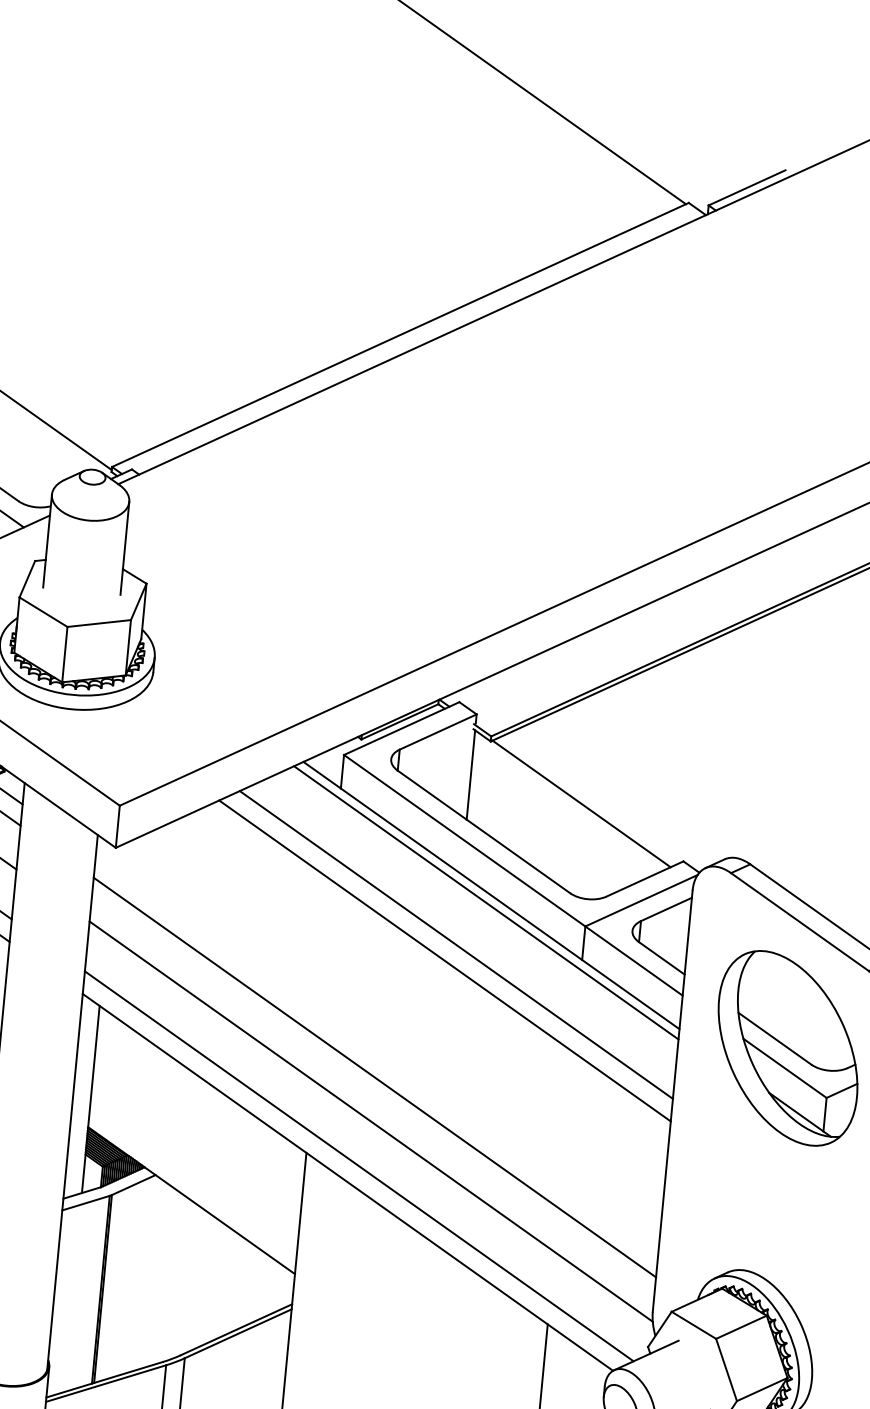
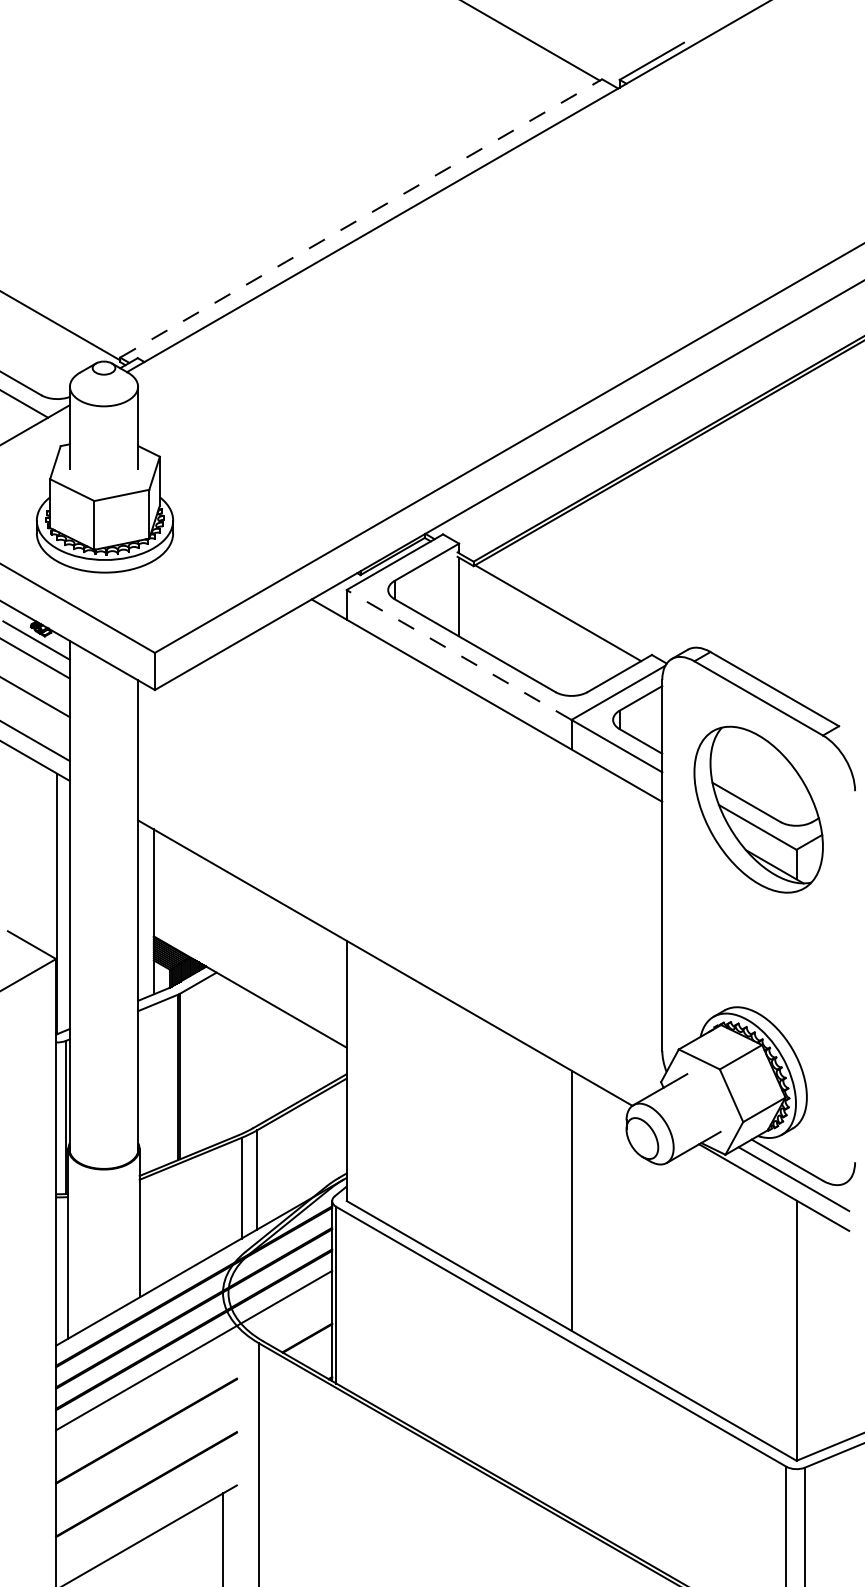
line: (400, 335) -> (361, 218), solid -> dashed
line: (465, 841) -> (459, 655), solid -> dashed
line: (485, 902) -> (482, 707), removed
line: (456, 944) -> (460, 746), removed
line: (444, 960) -> (451, 761), removed
line: (375, 1076) -> (400, 868), removed
line: (371, 1120) -> (400, 907), removed
line: (358, 1165) -> (393, 947), removed

